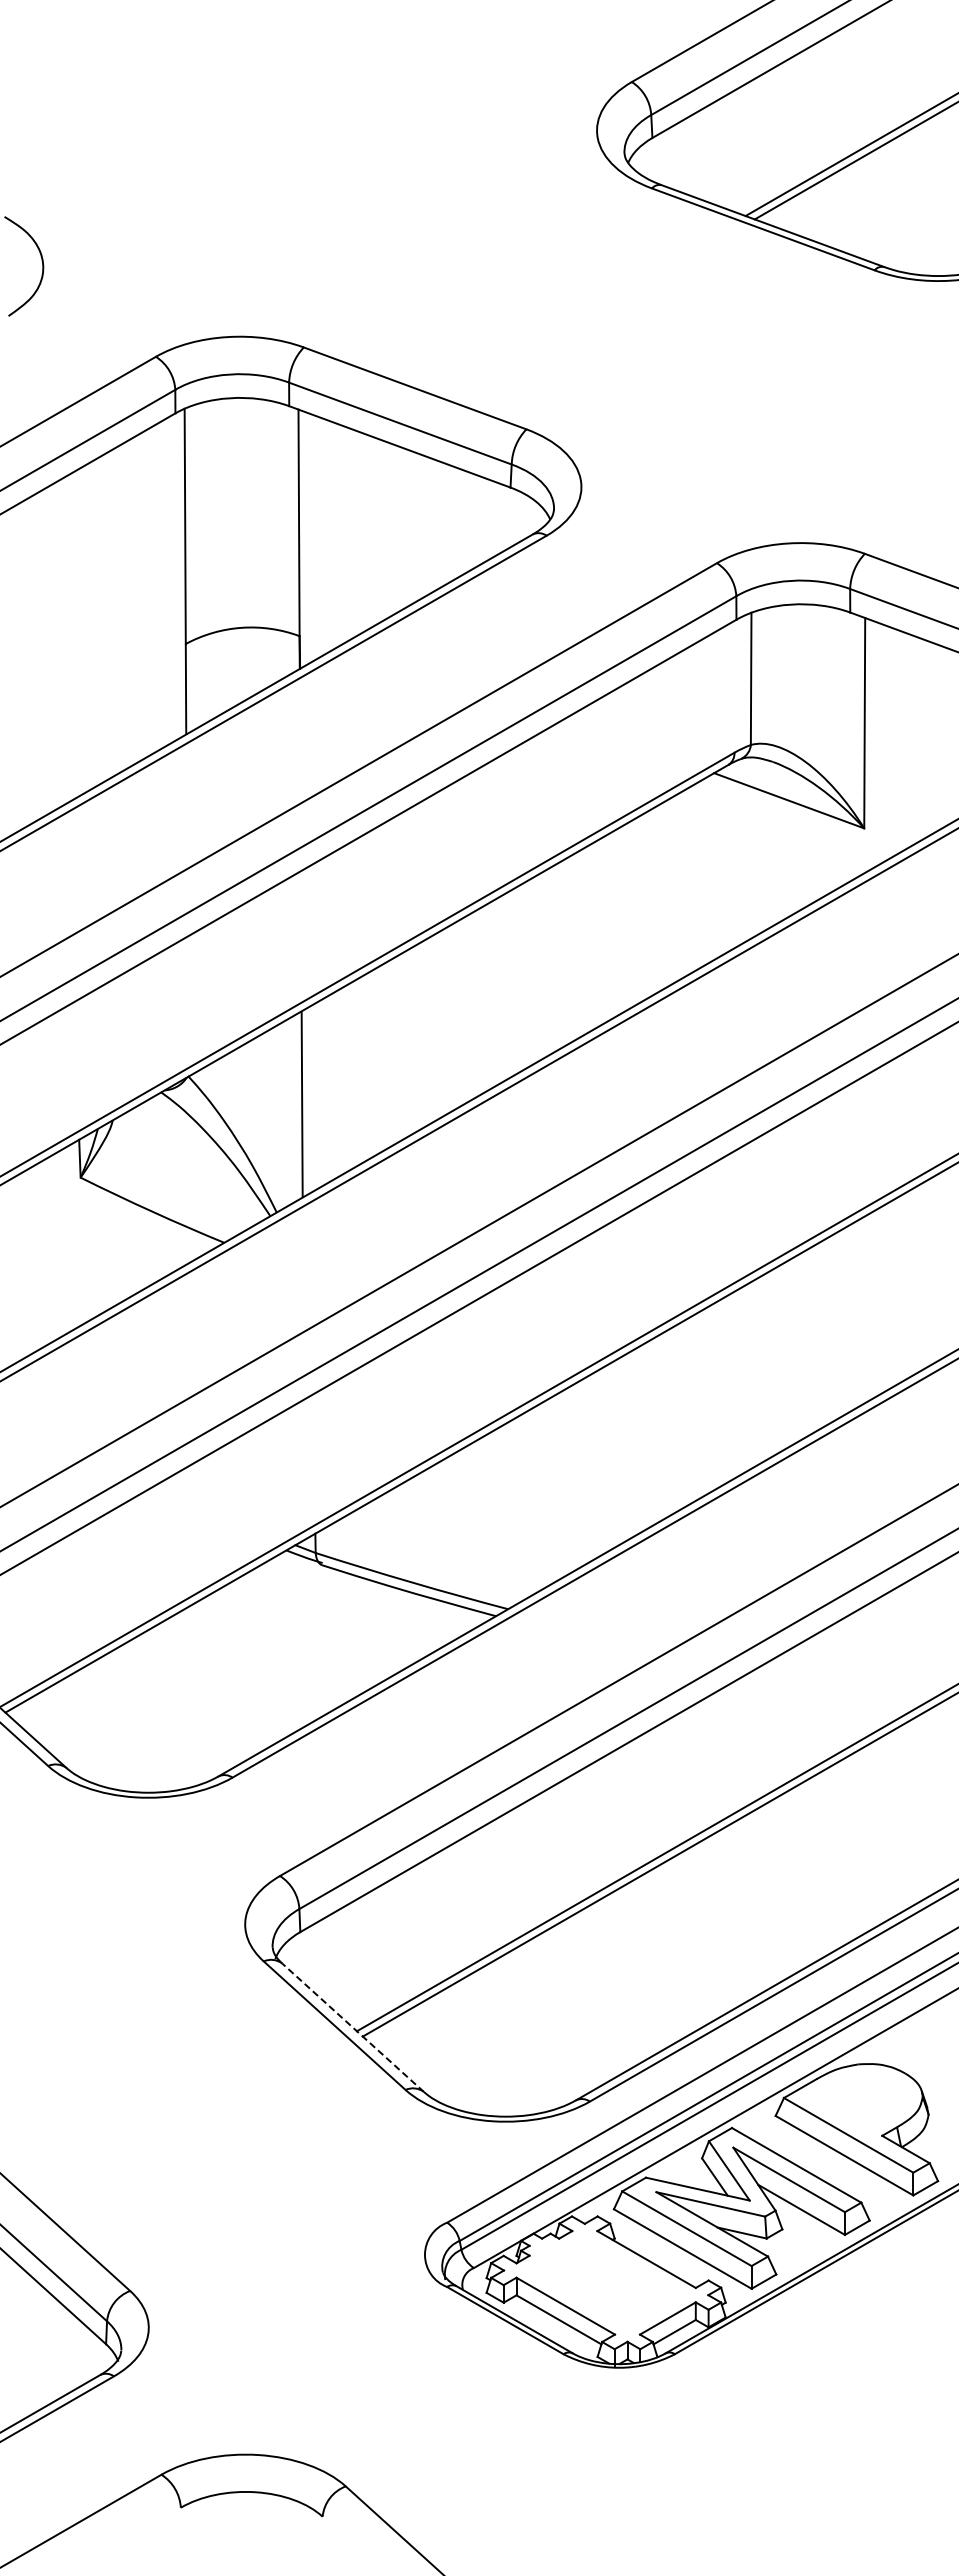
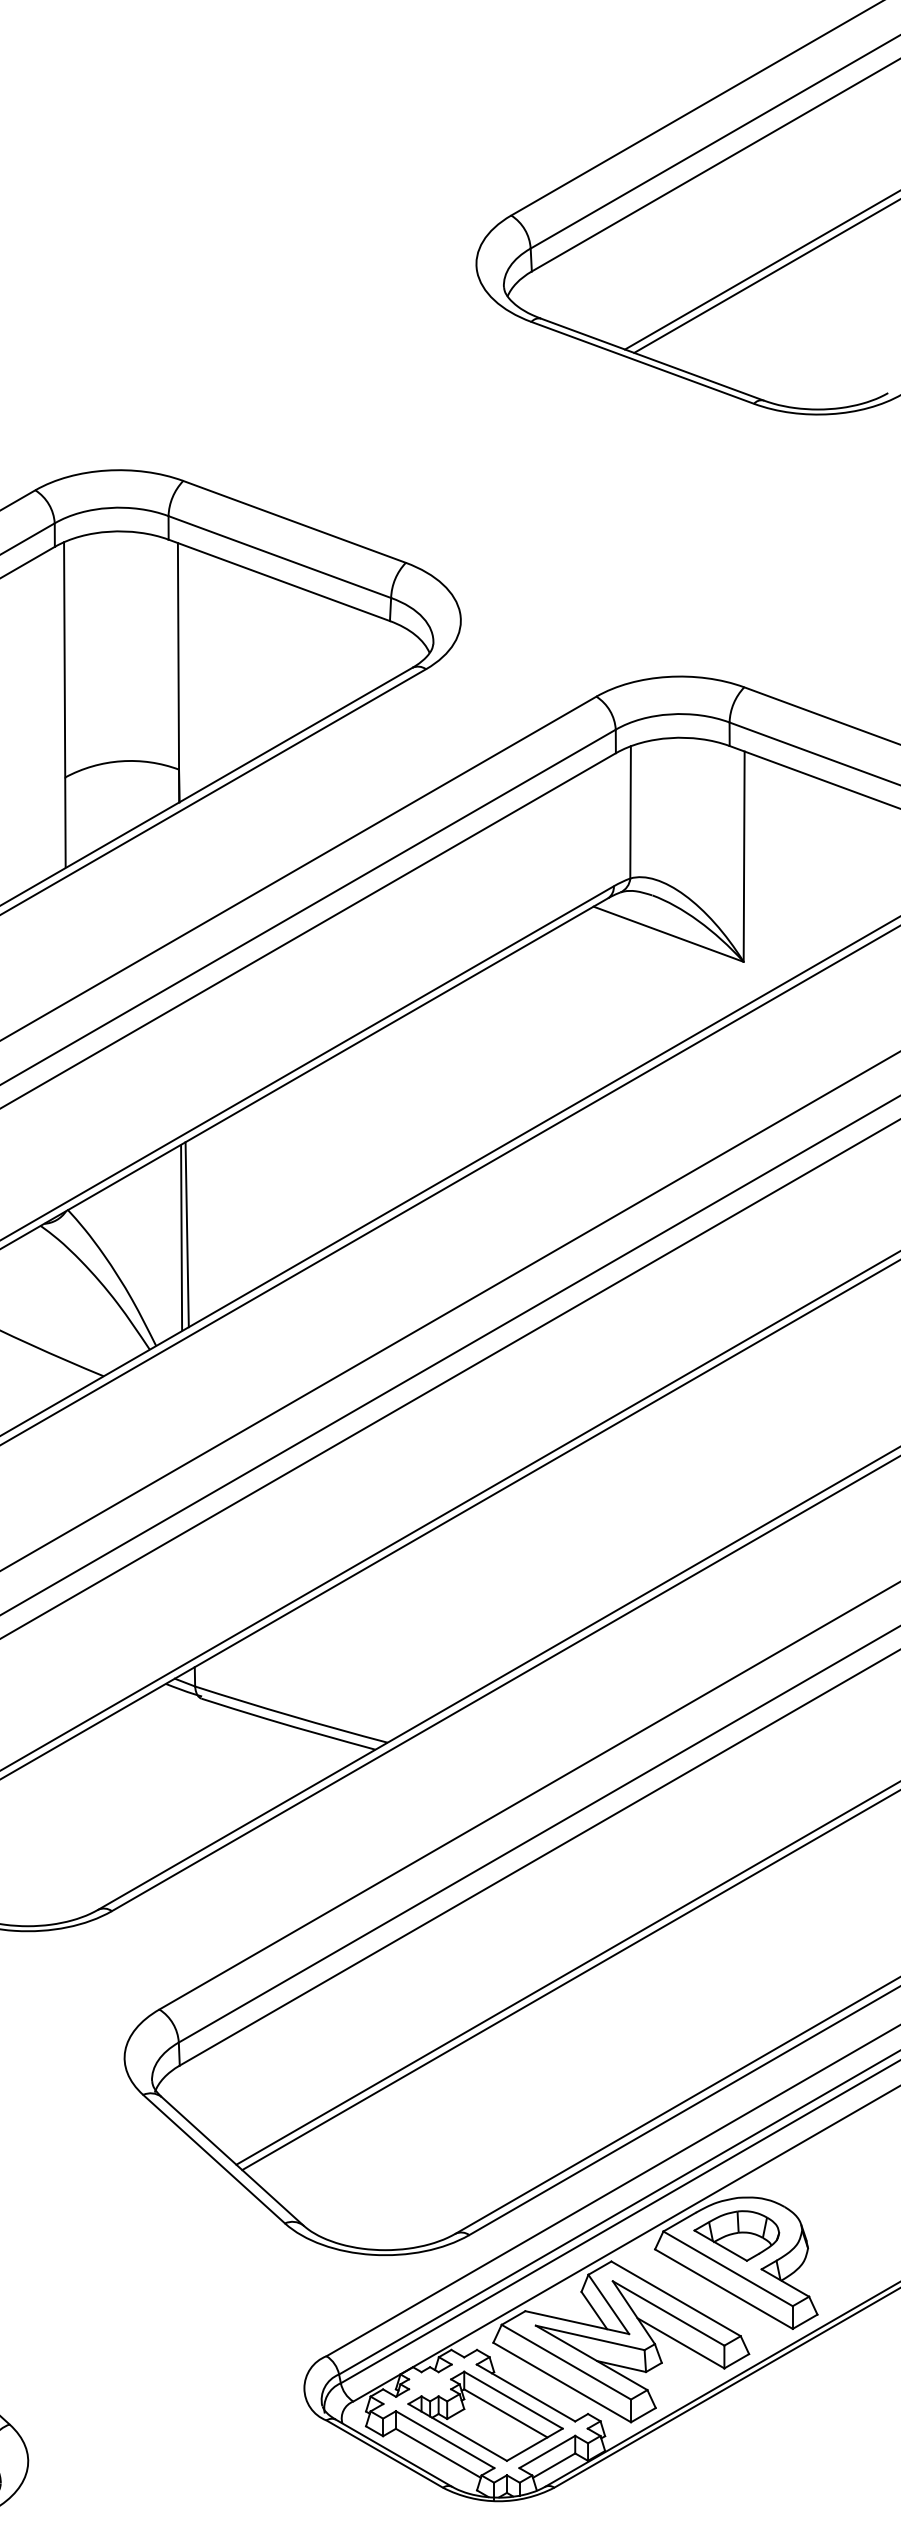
line: (307, 1100) -> (186, 1233), added
line: (353, 2027) -> (232, 2160), dashed -> solid
part: (857, 2102) -> (736, 2235), added
part: (605, 2282) -> (484, 2415), added

